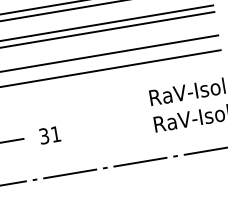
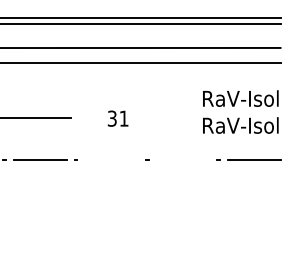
text: (49, 135) -> (117, 118), moved
line: (140, 162) -> (182, 160), removed
line: (70, 174) -> (111, 160), removed

